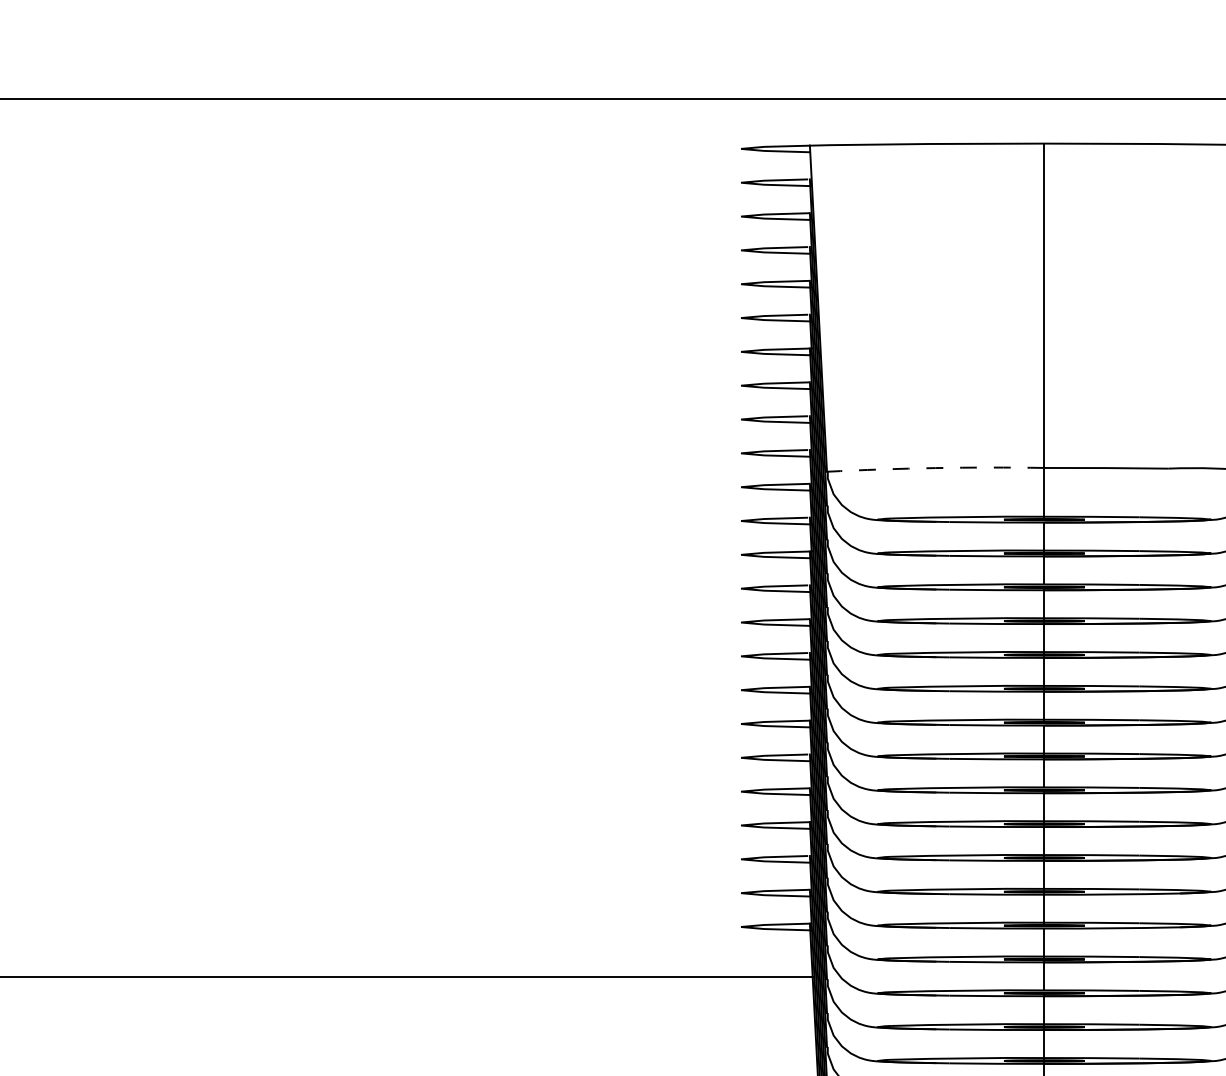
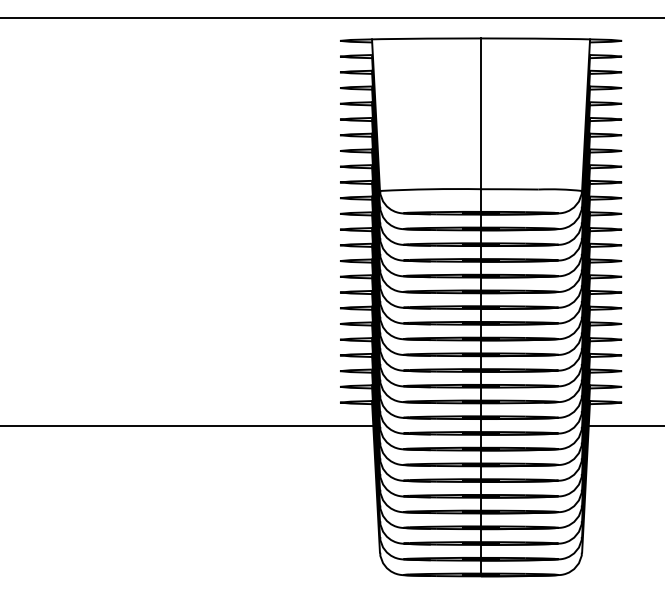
arc: (935, 468) -> (430, 189), dashed -> solid

